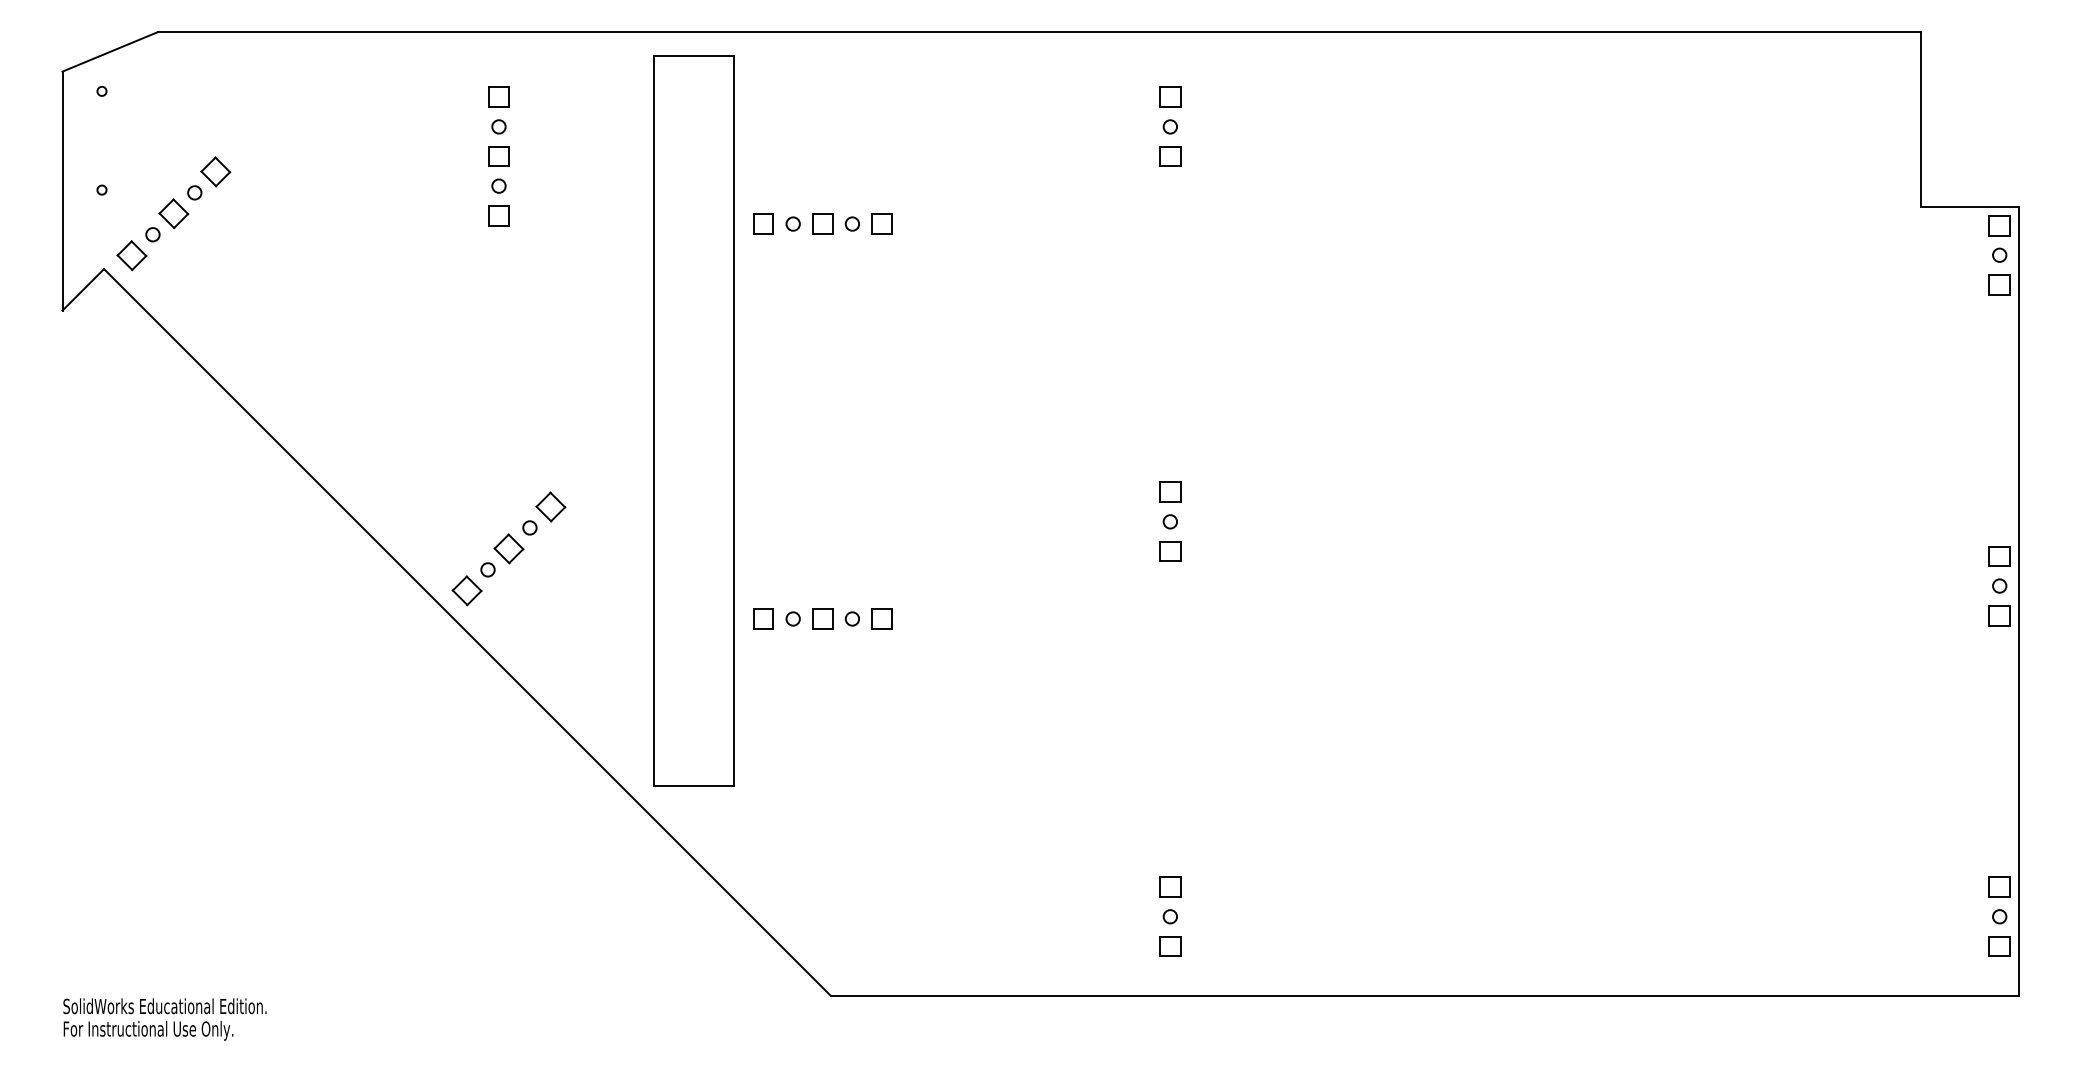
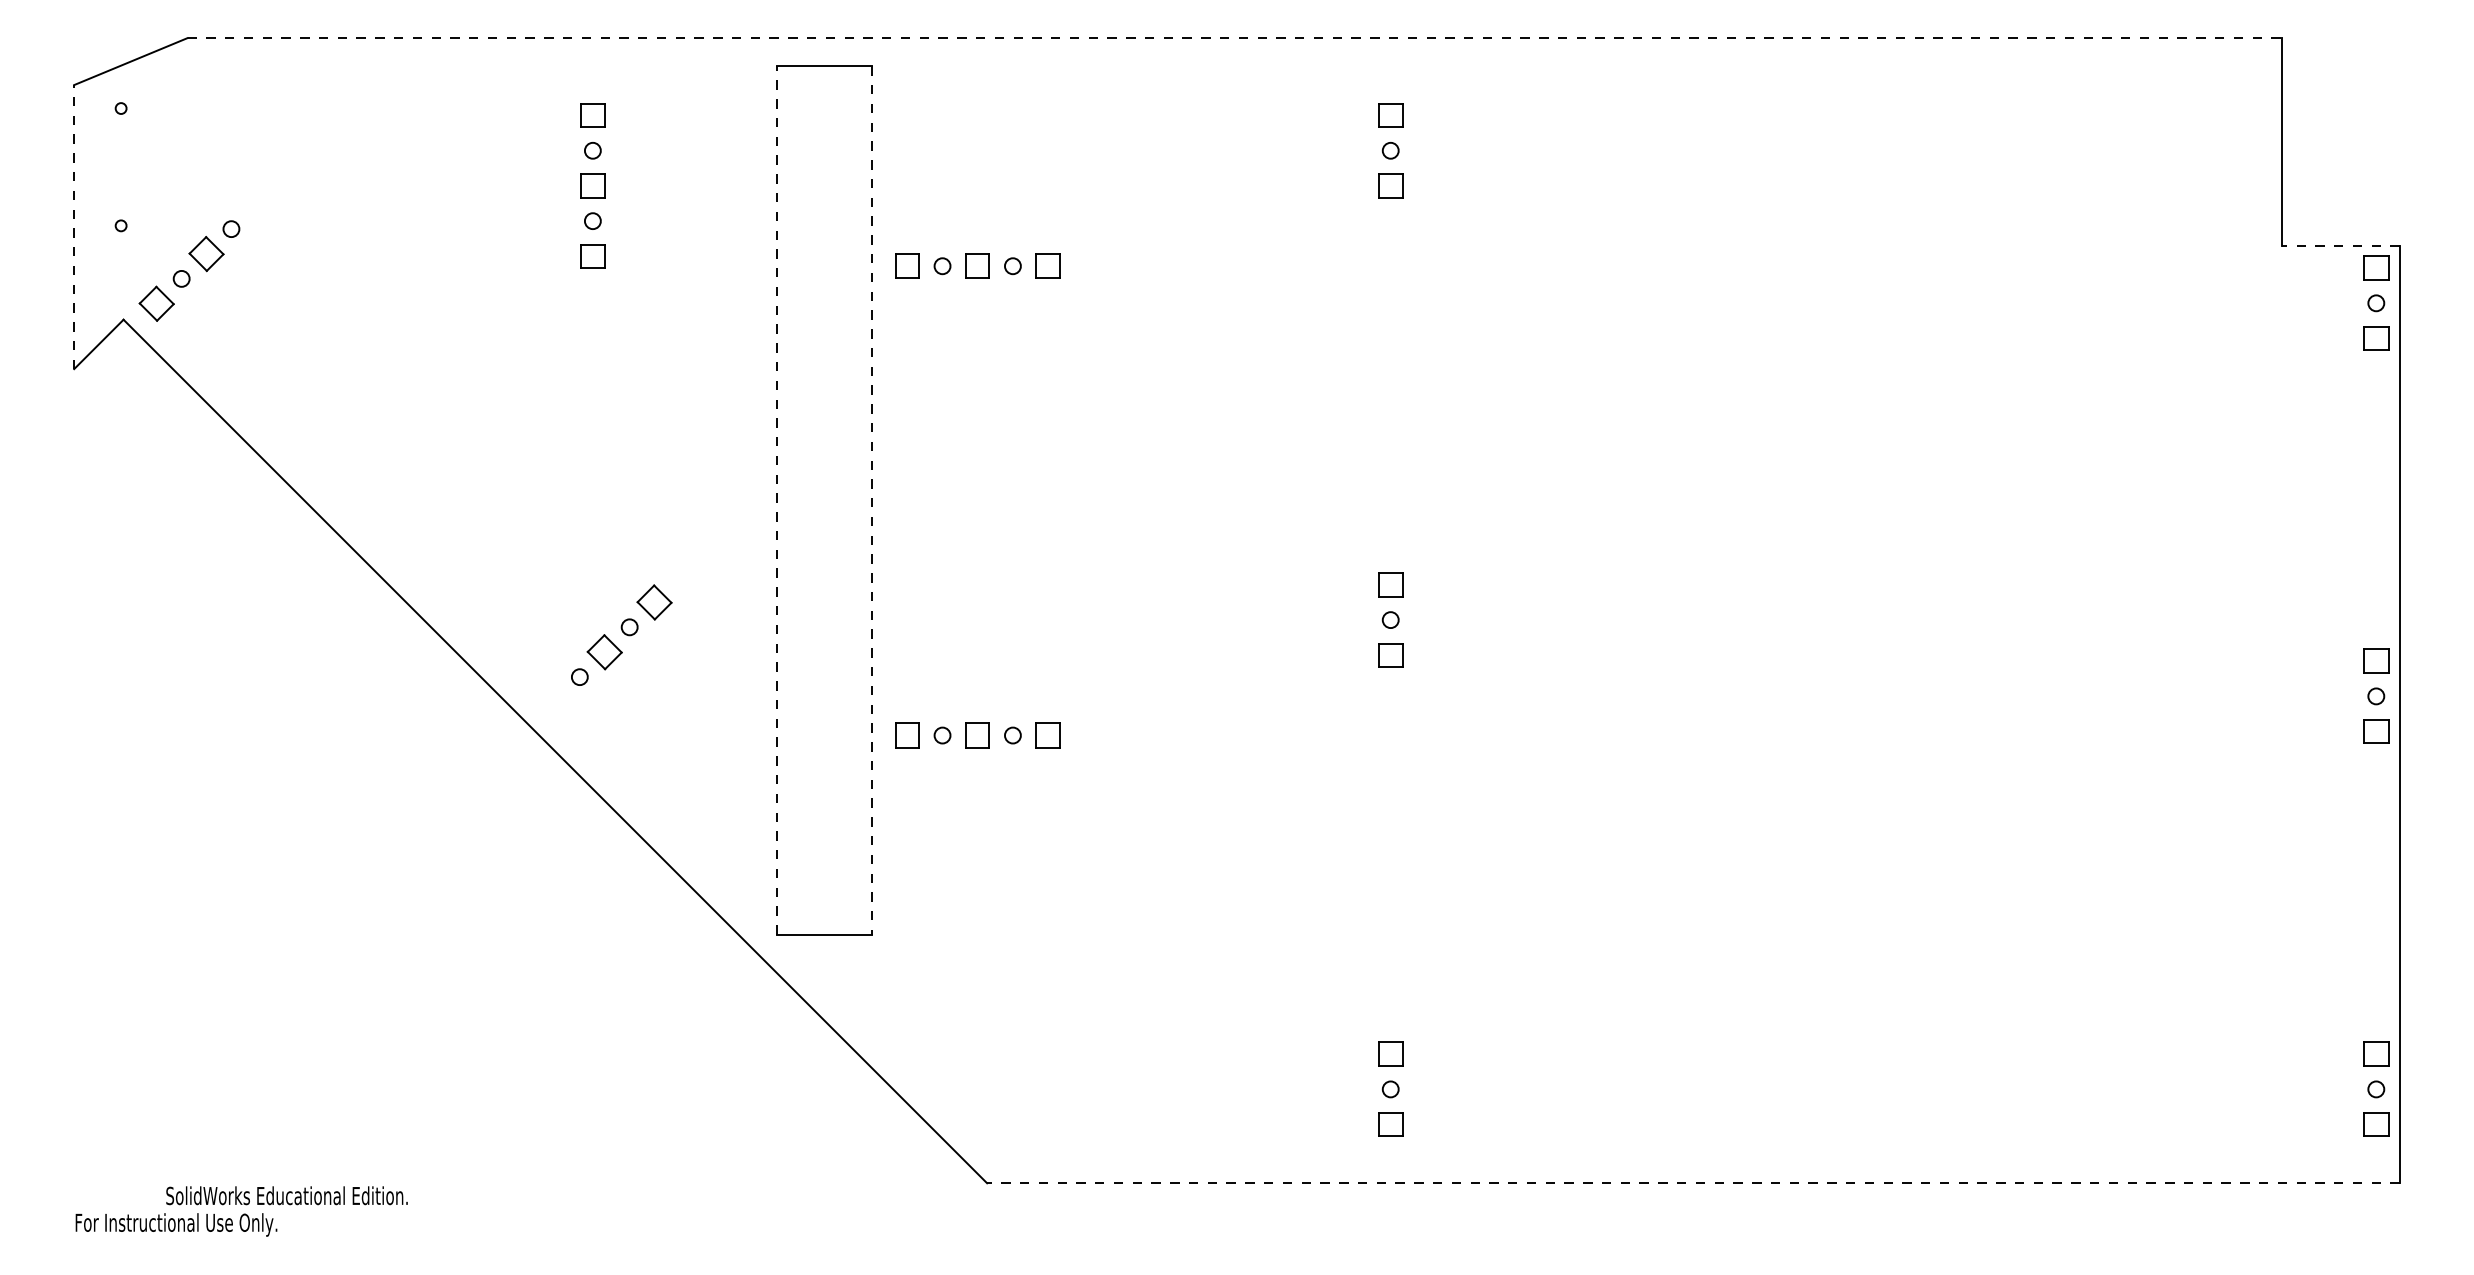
line: (1039, 32) -> (1235, 38), solid -> dashed
part: (215, 172) -> (256, 204), removed
line: (62, 190) -> (74, 226), solid -> dashed
line: (1970, 207) -> (2341, 246), solid -> dashed
line: (654, 420) -> (777, 499), solid -> dashed
line: (734, 421) -> (872, 500), solid -> dashed
part: (466, 591) -> (554, 702), removed
line: (1424, 995) -> (1692, 1183), solid -> dashed
text: (164, 1006) -> (286, 1195), moved

